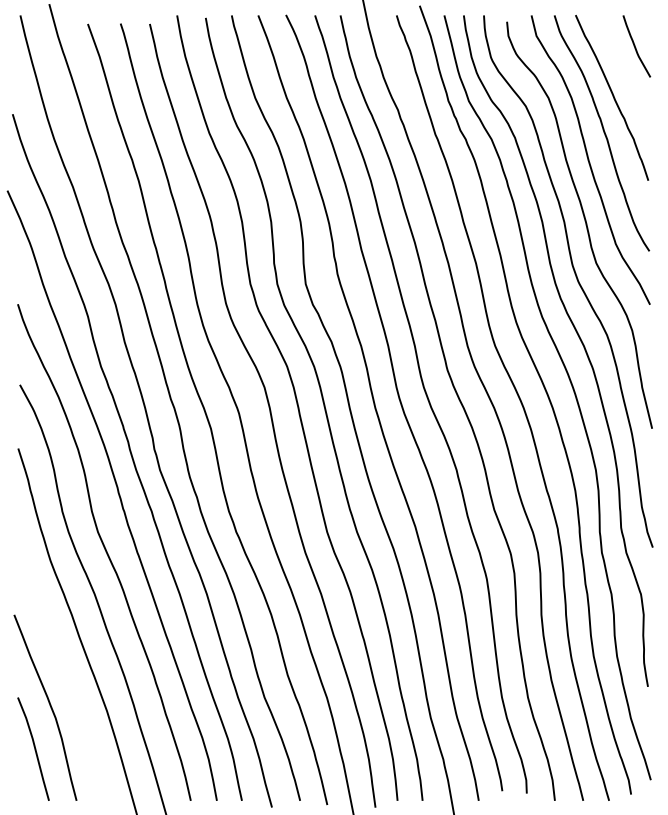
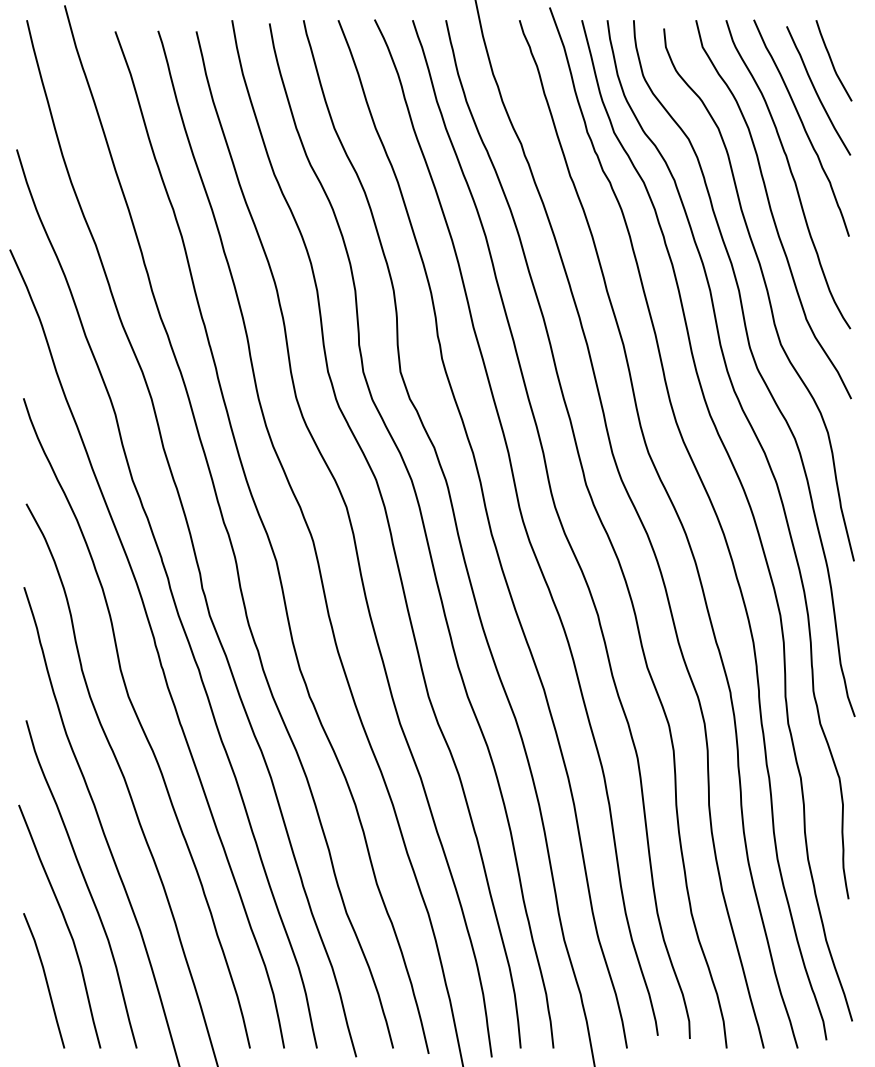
curve: (624, 70) -> (817, 92), added
curve: (64, 674) -> (84, 883), added

